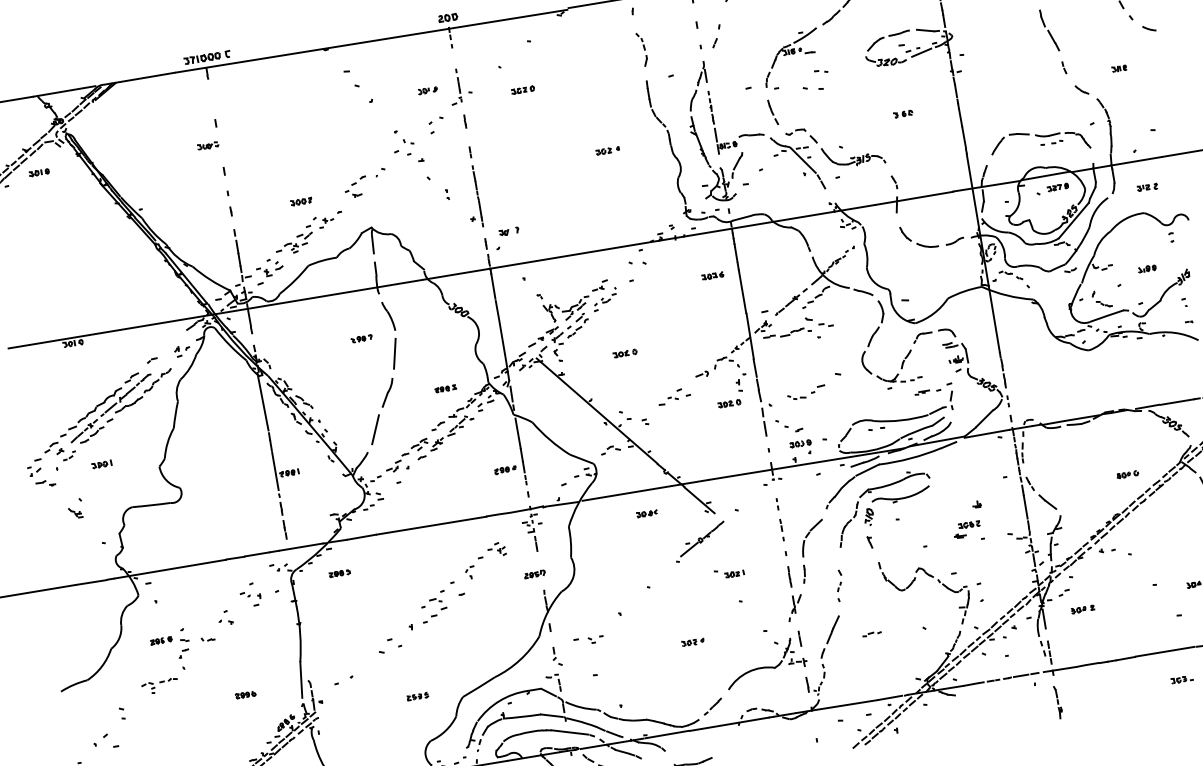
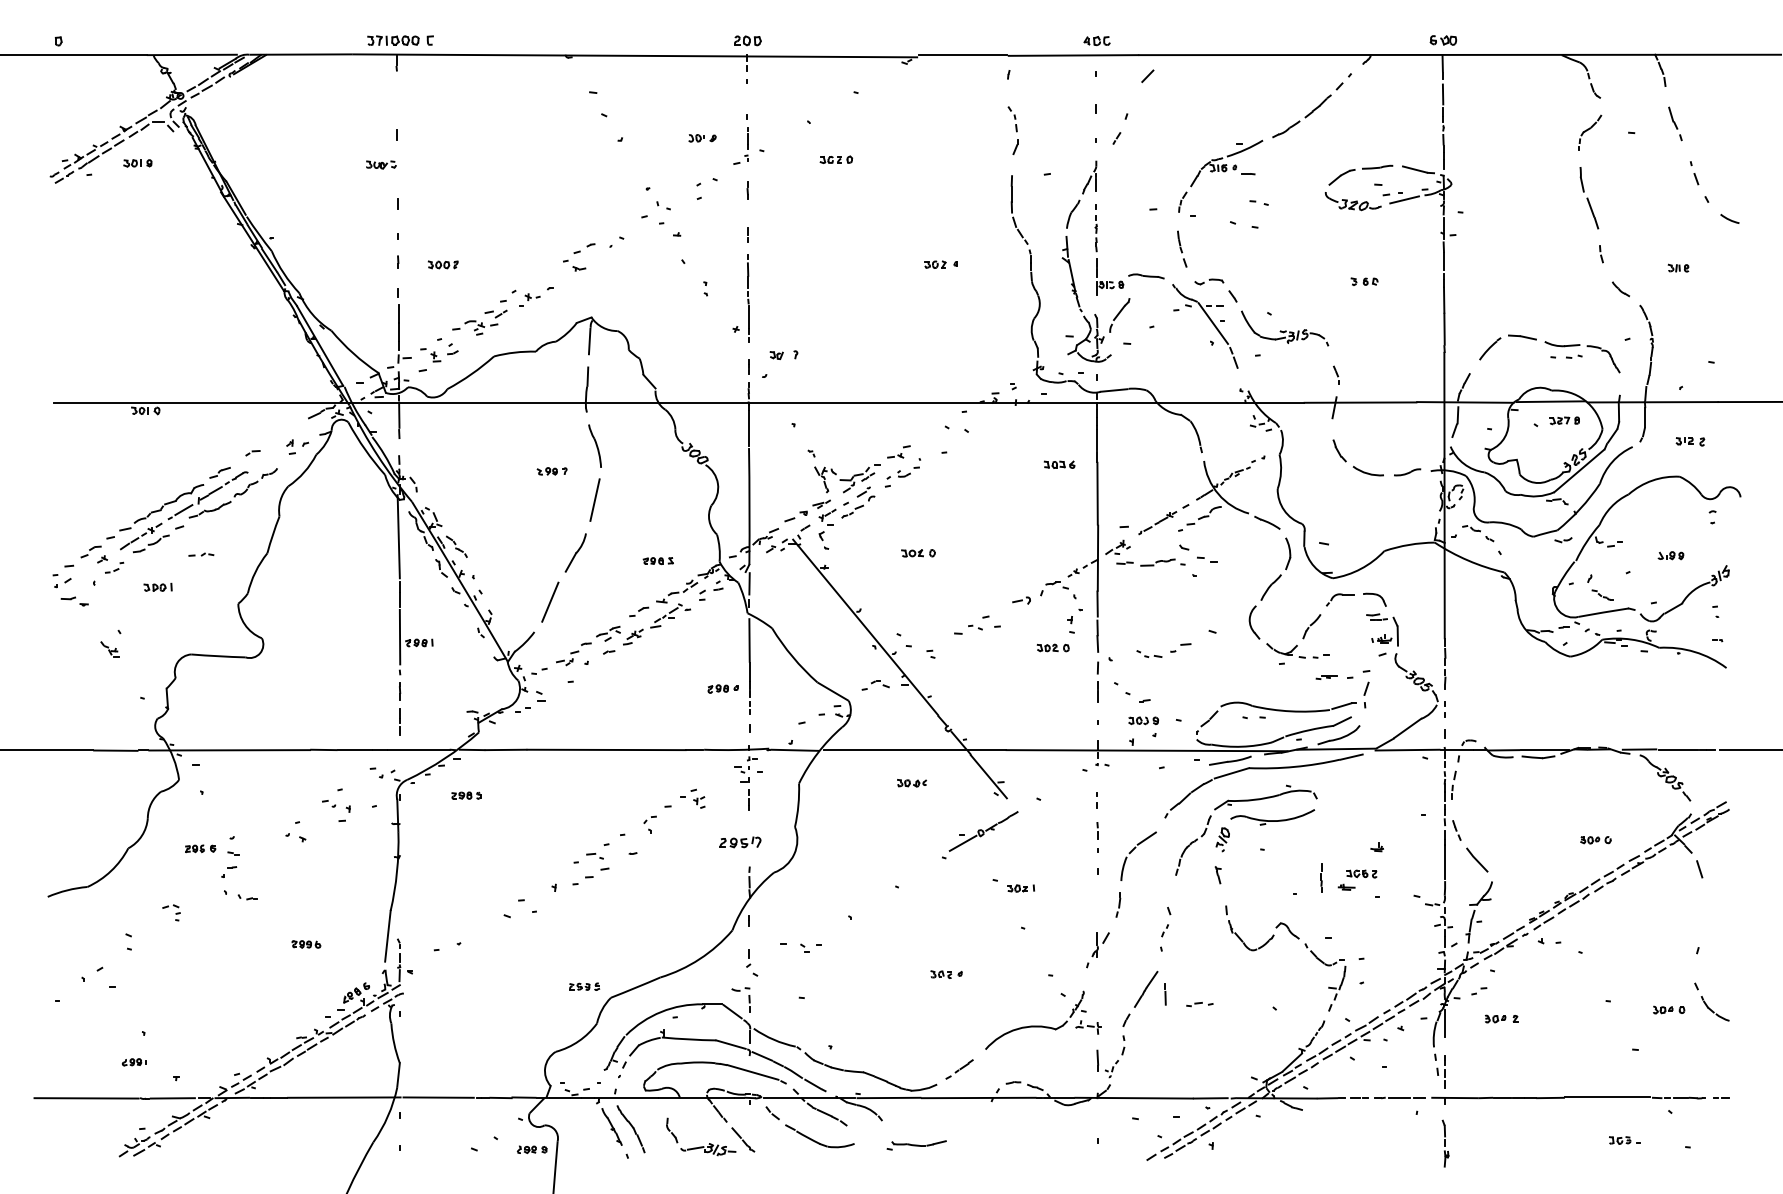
part: (300, 201) -> (442, 264), moved
part: (534, 573) -> (740, 841), size x1.4
line: (789, 576) -> (1321, 877), moved
line: (799, 638) -> (1165, 994), moved
part: (208, 639) -> (247, 897), moved
part: (168, 680) -> (201, 554), moved
part: (417, 696) -> (584, 986), moved

